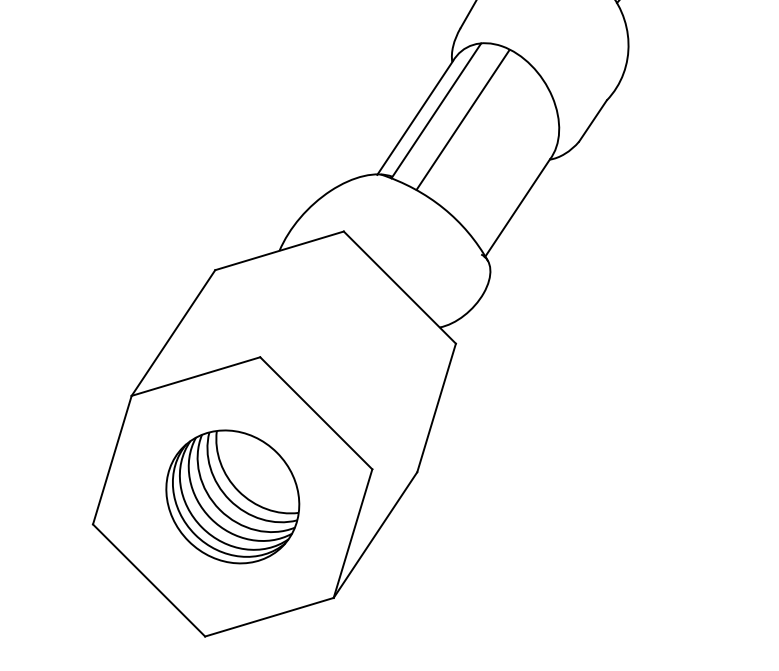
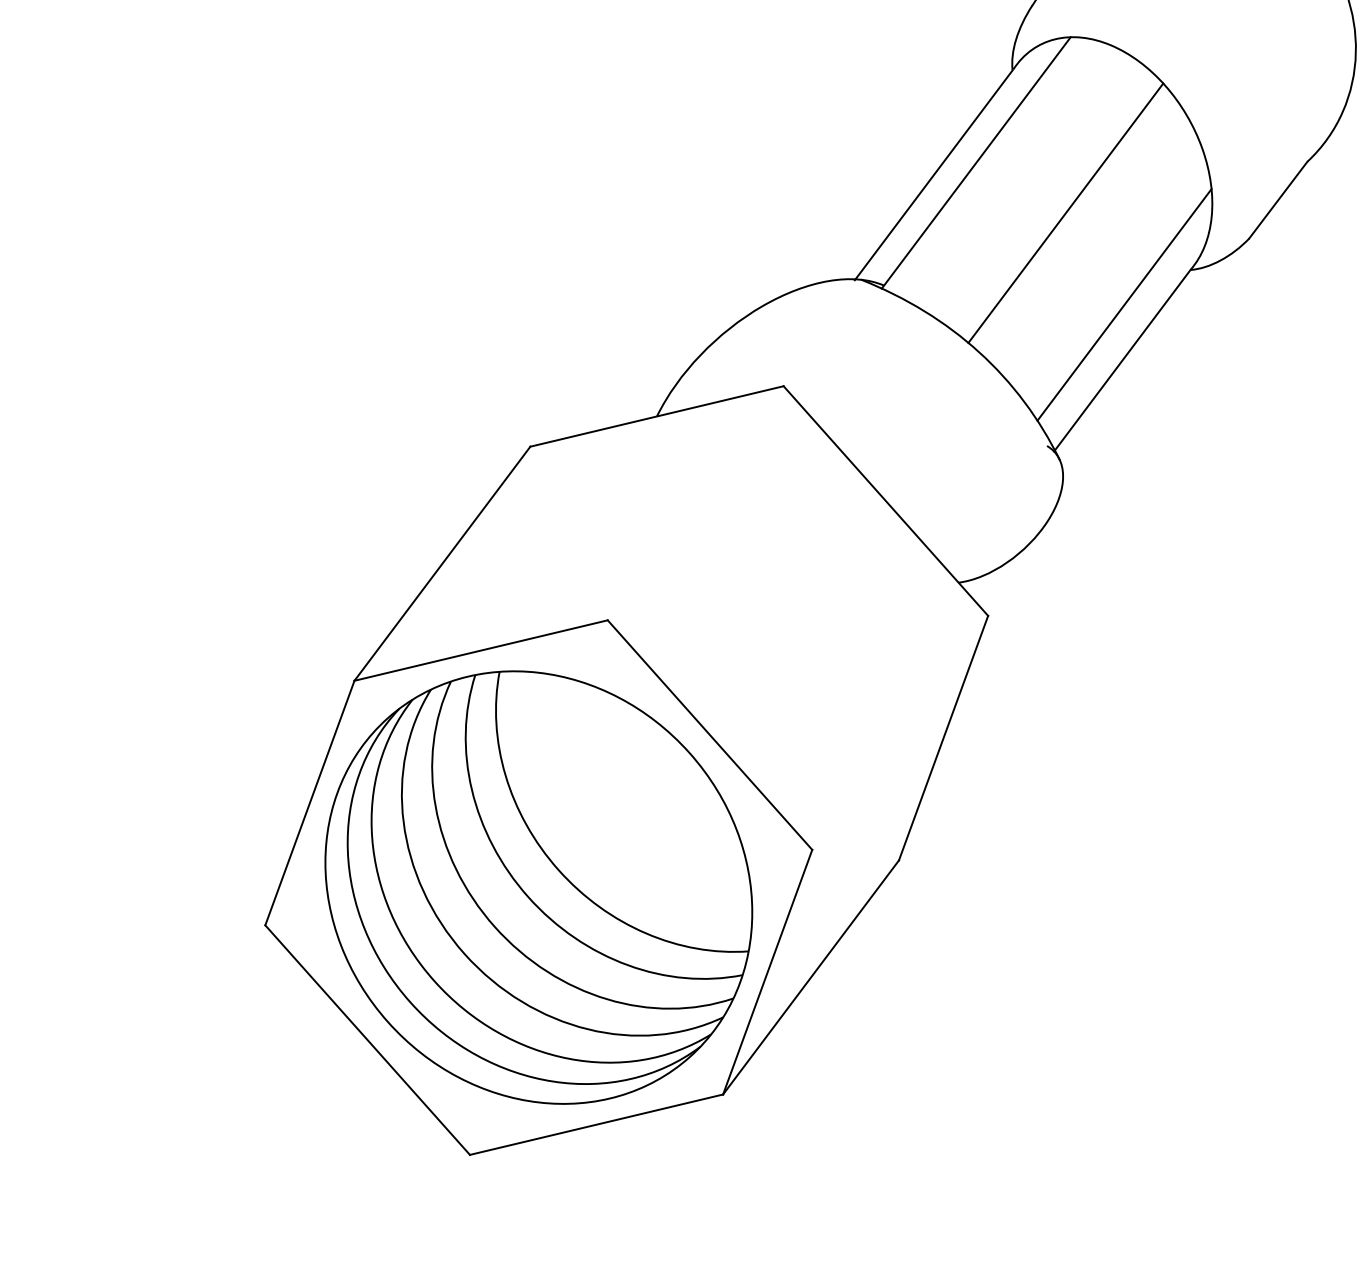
line: (462, 119) -> (1065, 212), moved
line: (516, 179) -> (1123, 304), added
part: (232, 496) -> (538, 886), size x1.67

